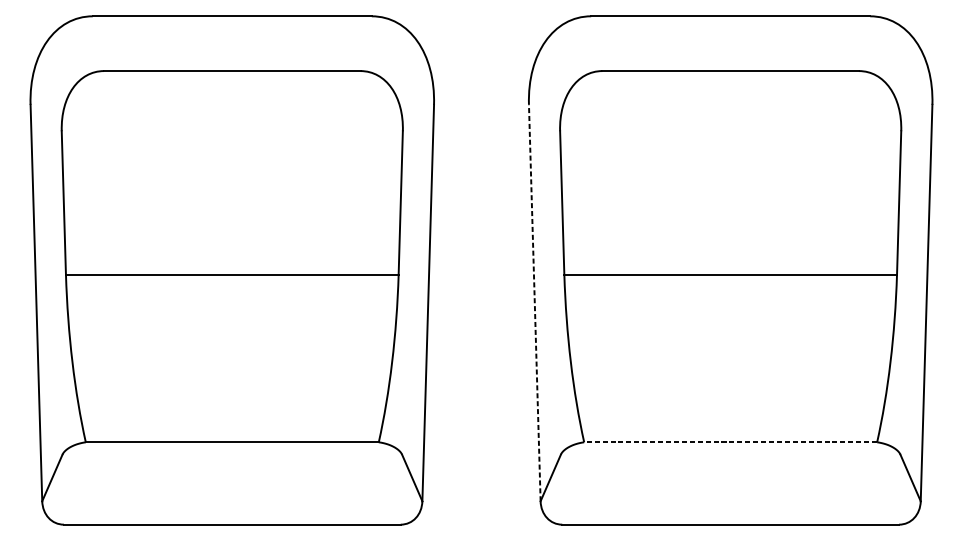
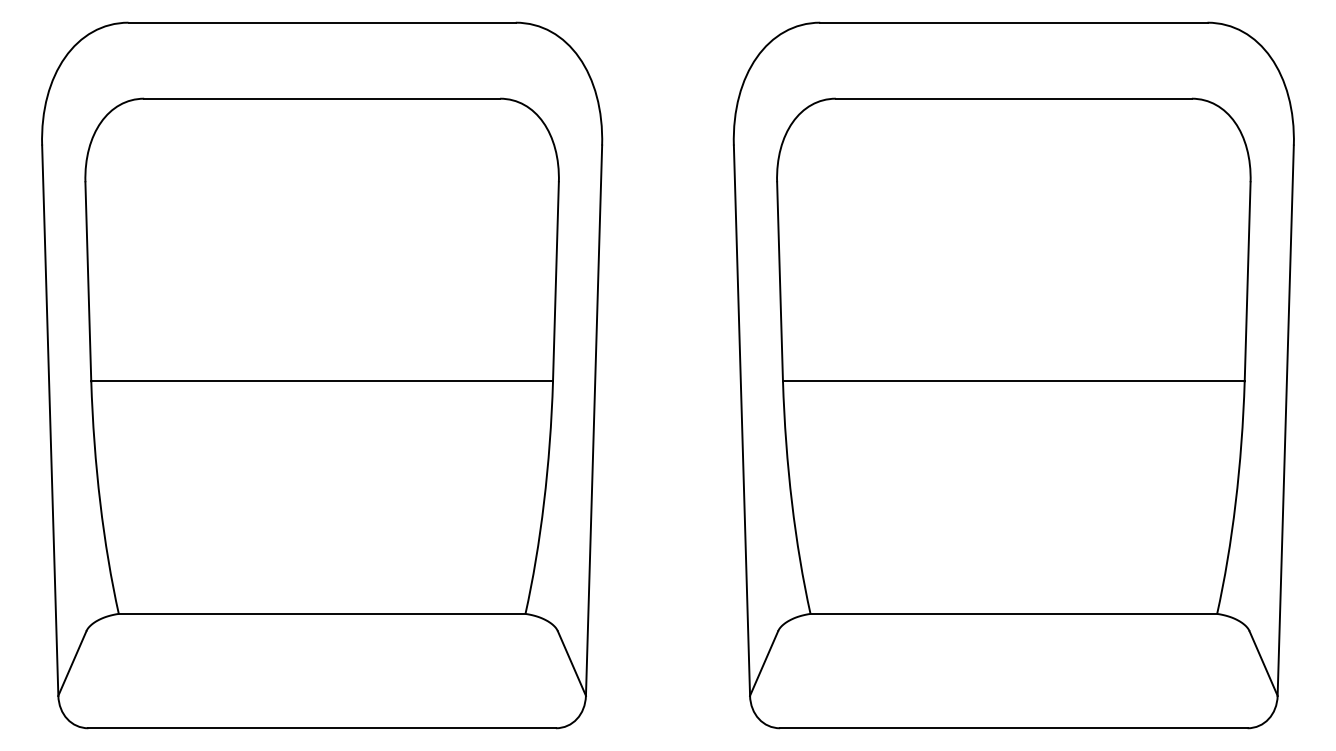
line: (534, 302) -> (741, 420), dashed -> solid
line: (730, 441) -> (1013, 613), dashed -> solid

